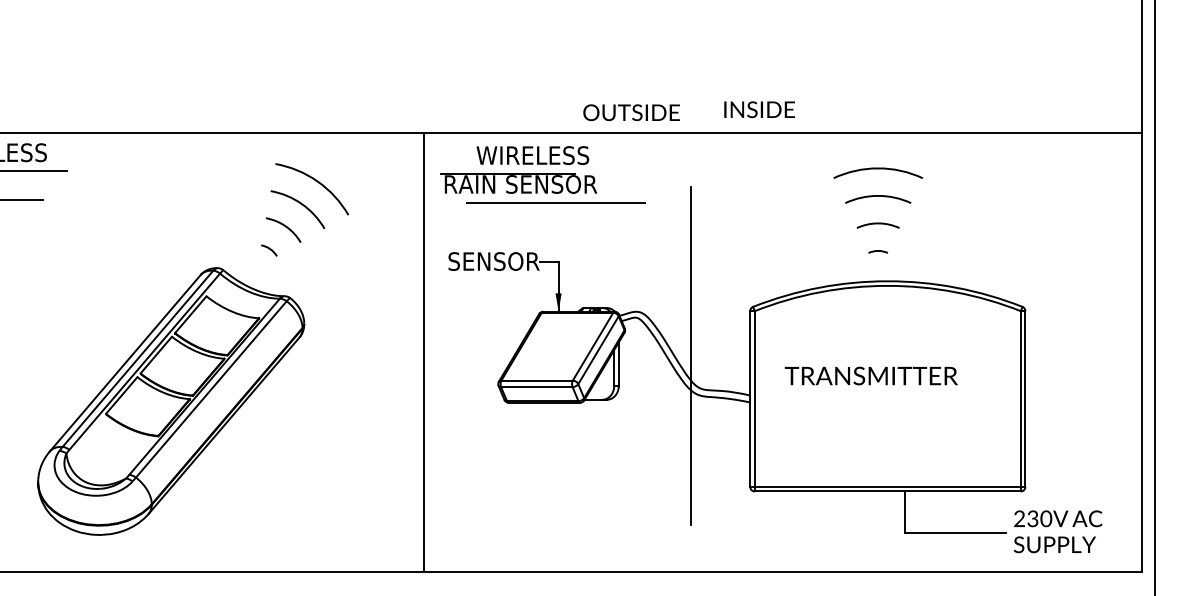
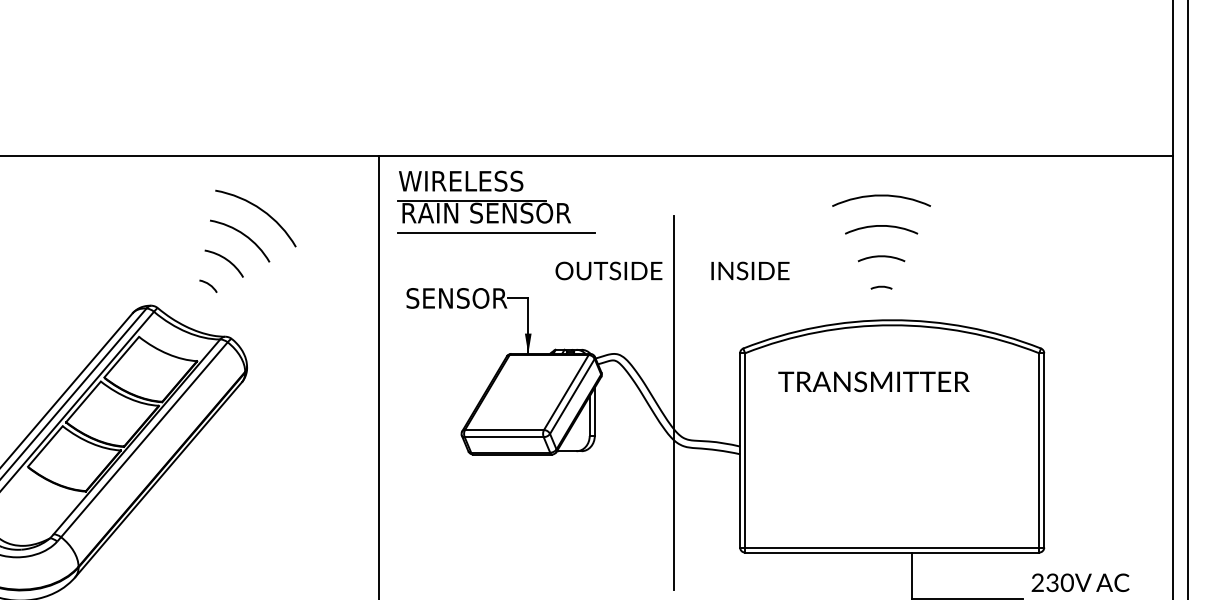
text: (759, 109) -> (750, 270), moved
text: (631, 112) -> (608, 270), moved
text: (532, 155) -> (460, 181), moved
line: (555, 202) -> (496, 233), moved
text: (870, 375) -> (873, 381), moved

